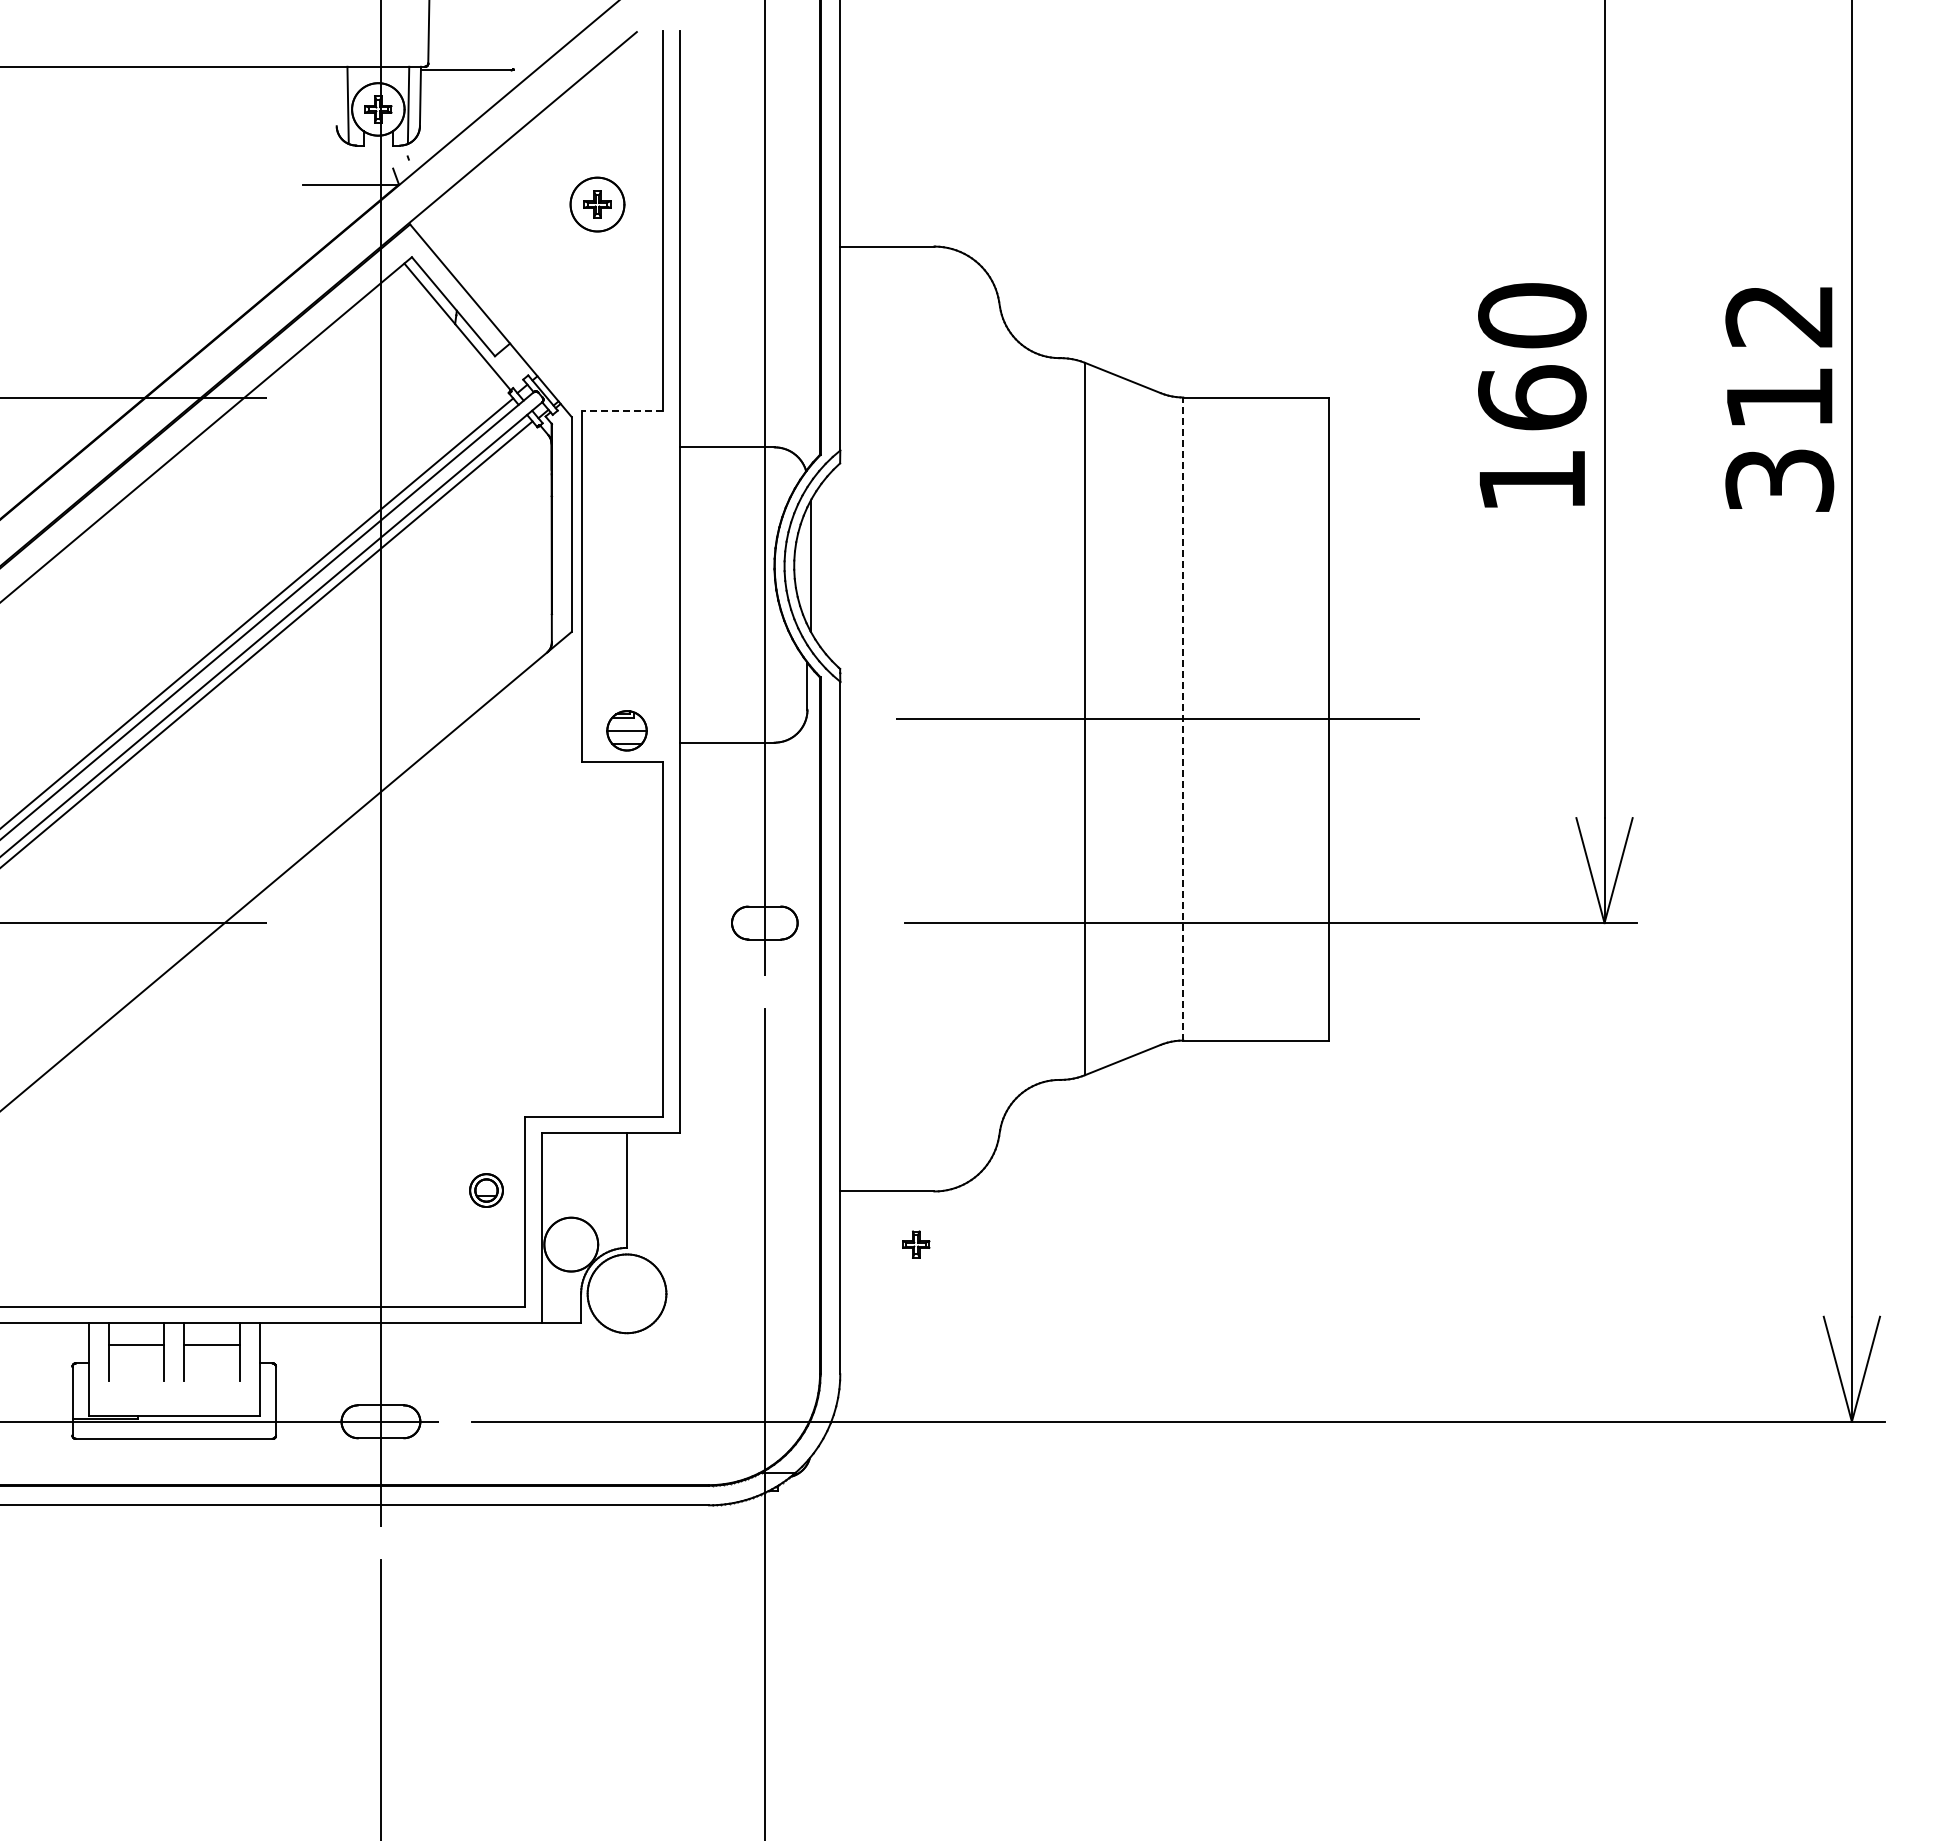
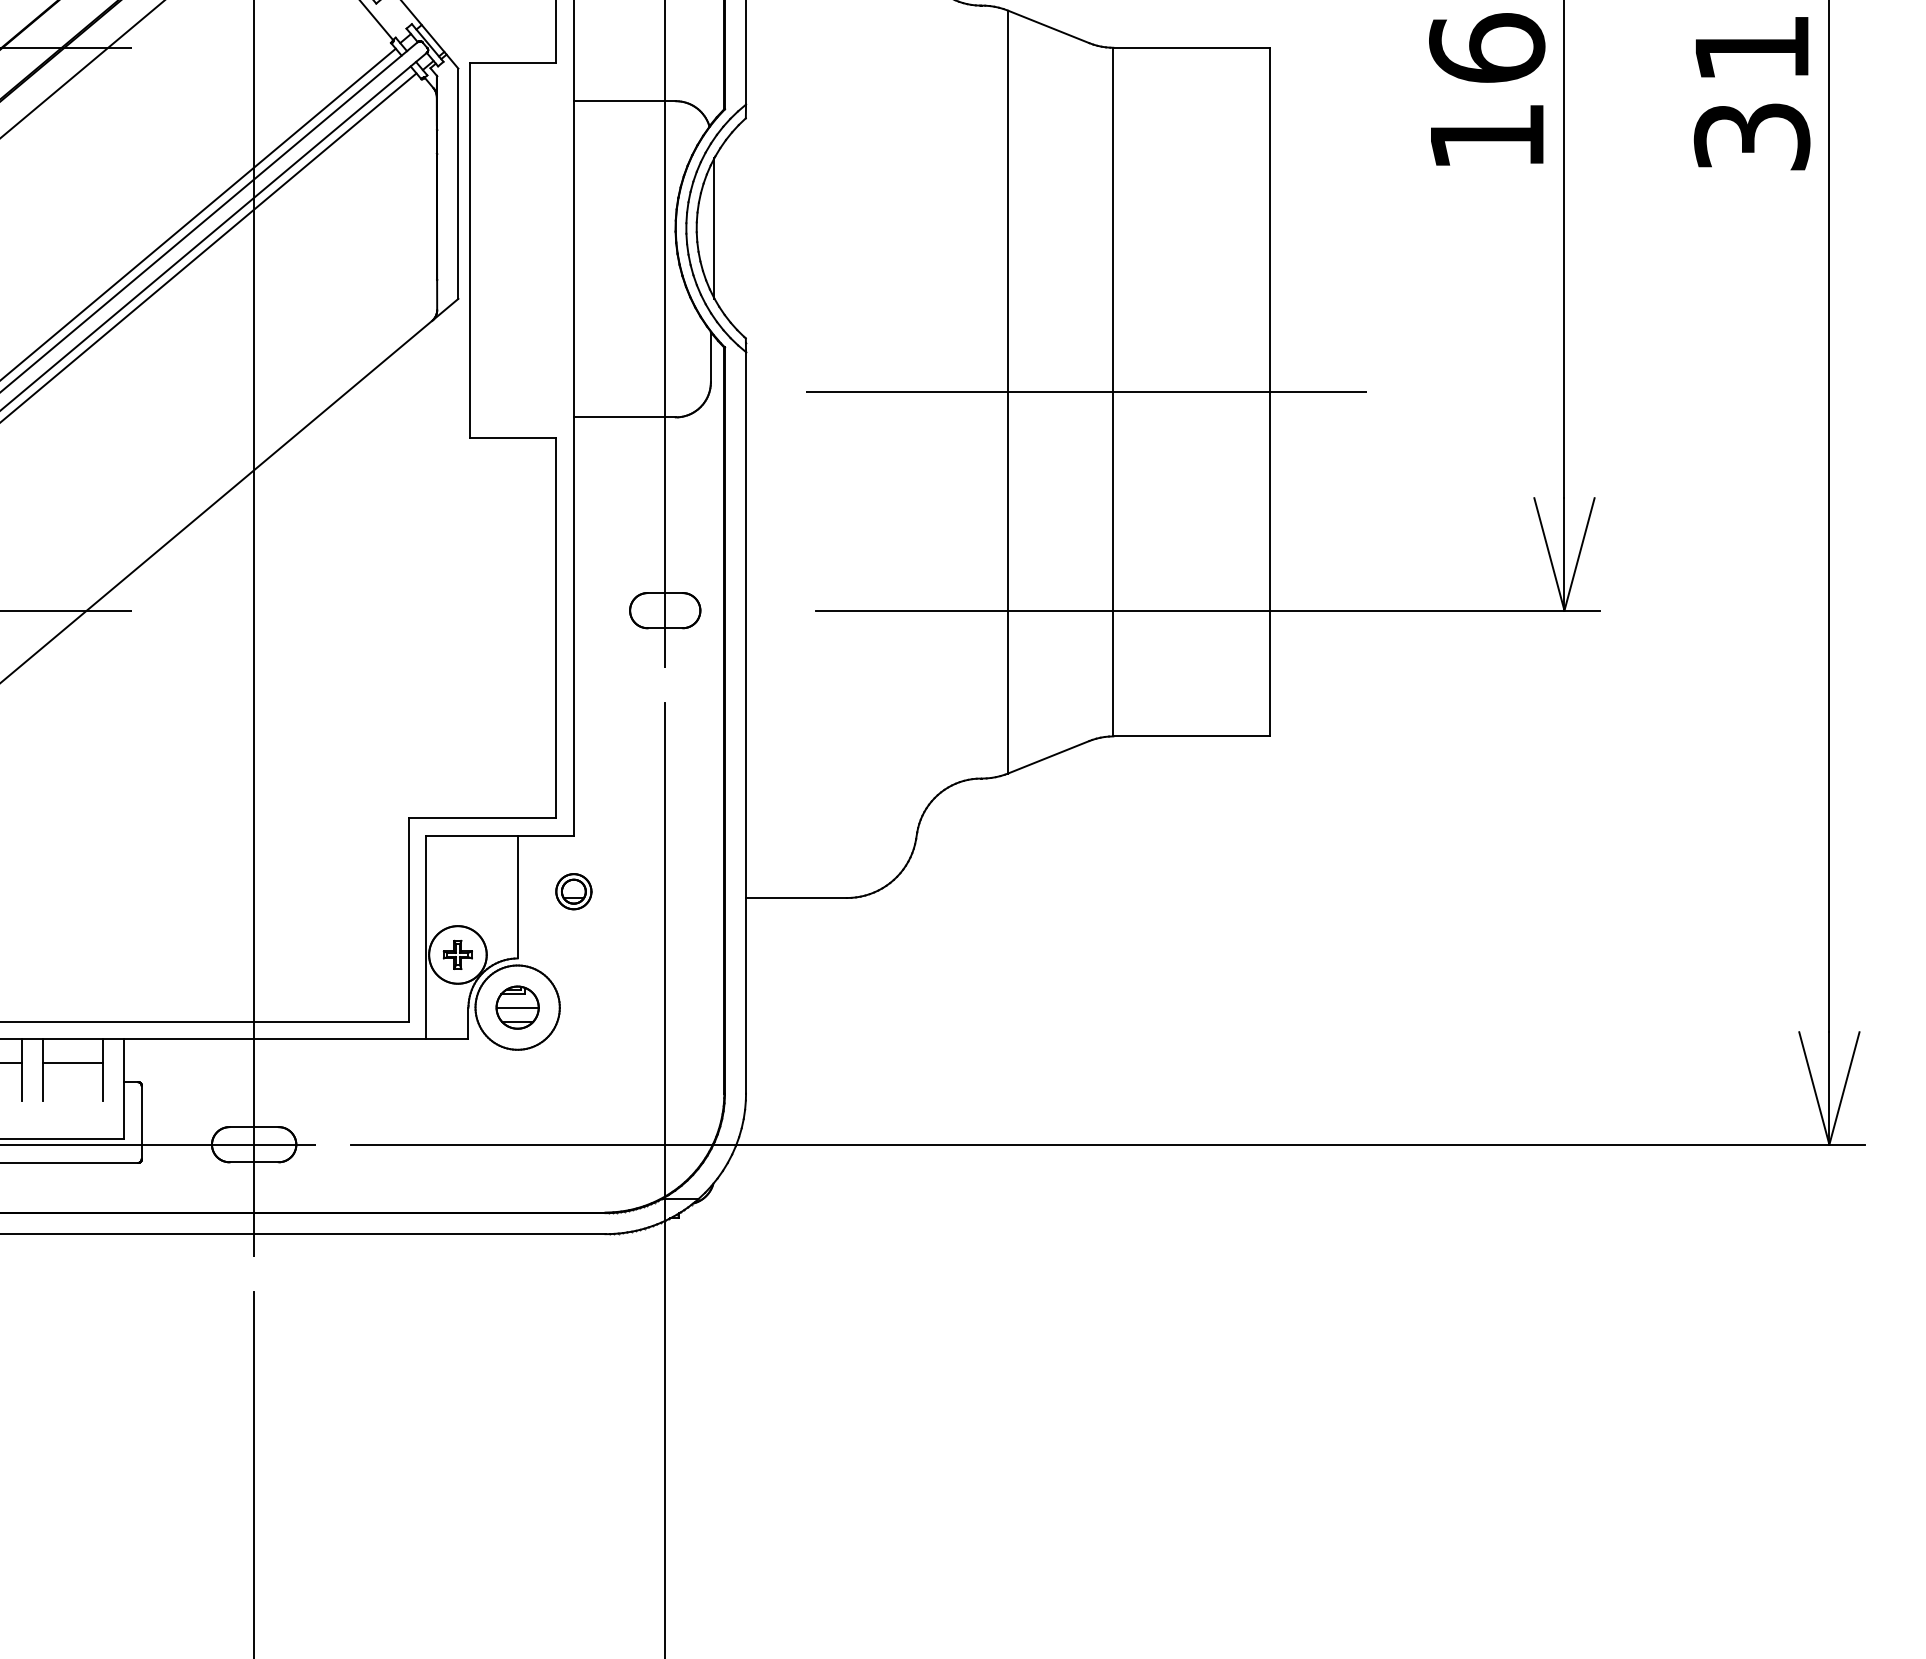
line: (622, 411) -> (512, 62), dashed -> solid
line: (1183, 719) -> (1113, 392), dashed -> solid
part: (626, 730) -> (517, 1007), moved
part: (486, 1190) -> (573, 891), moved
part: (916, 1244) -> (458, 954), moved

